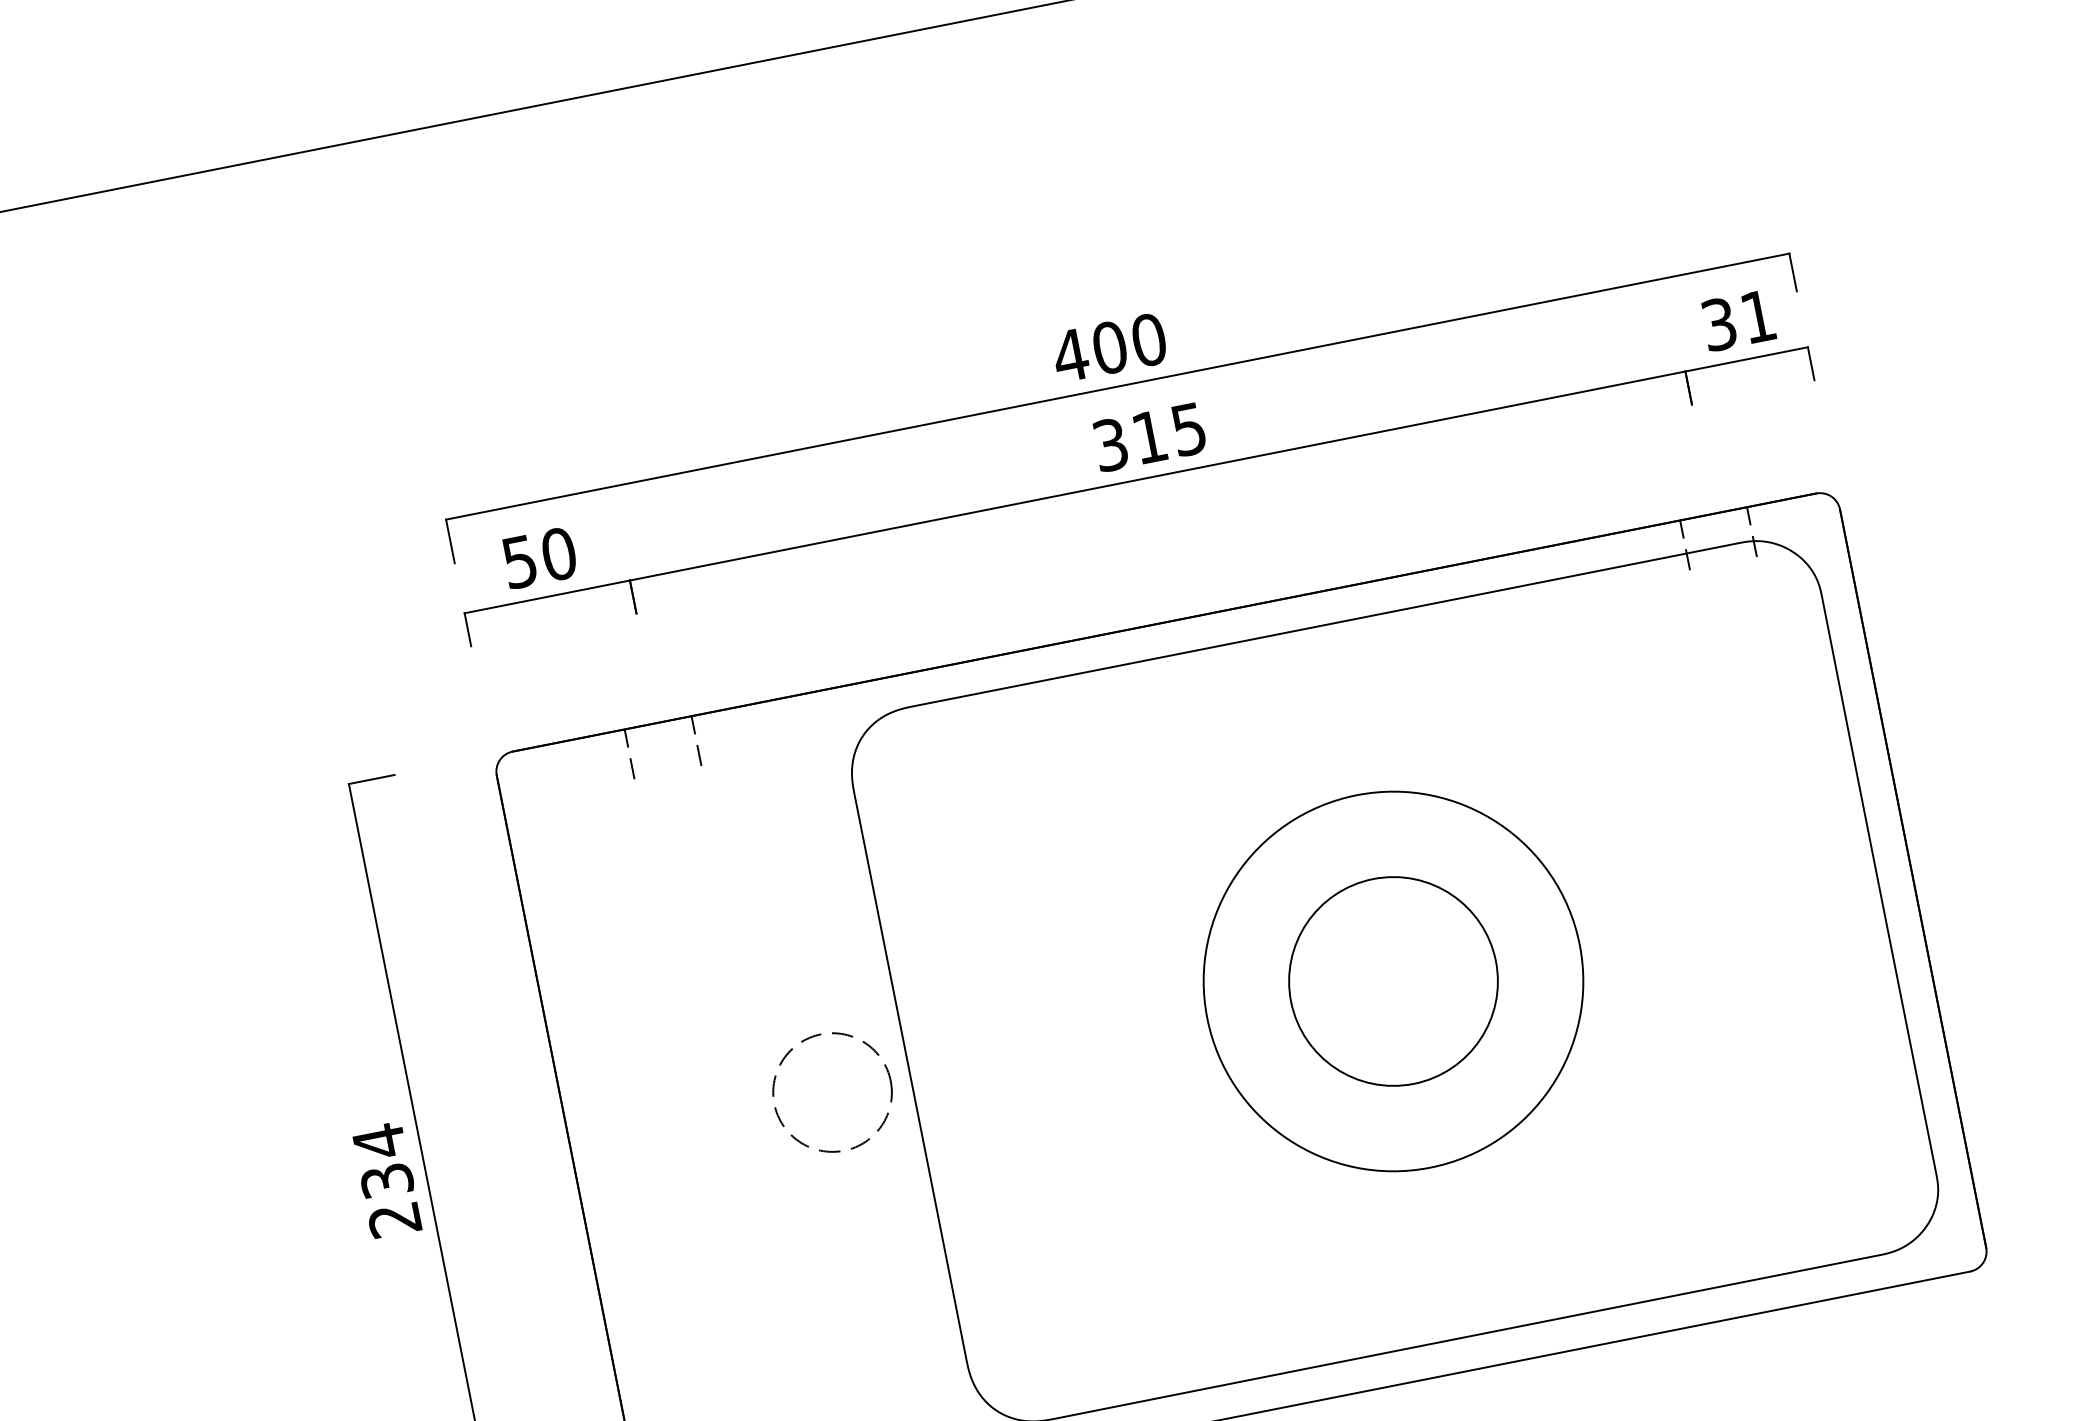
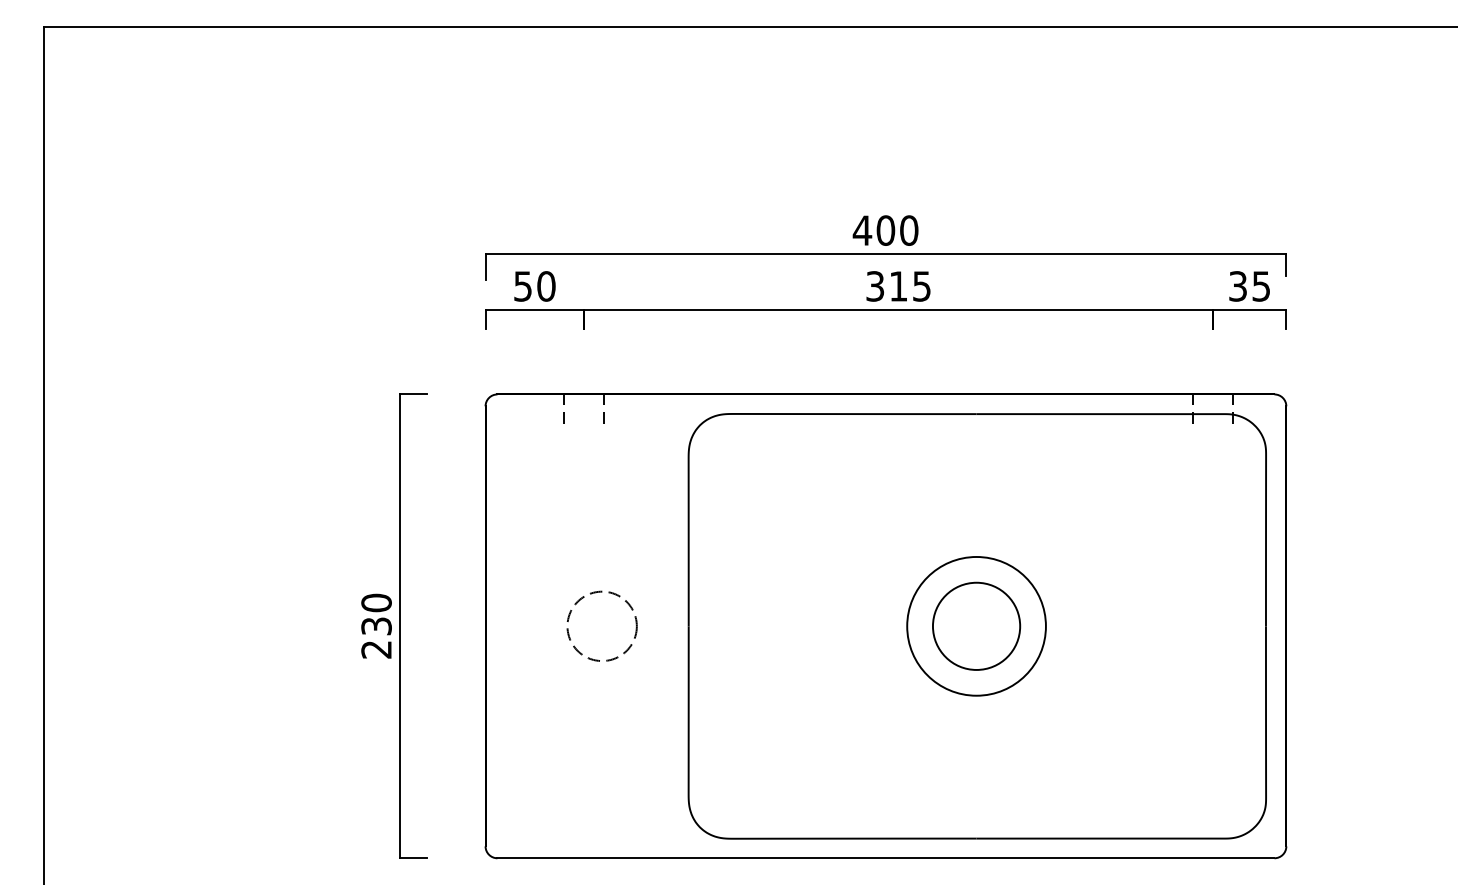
text: (1756, 317) -> (1260, 286), 31 -> 35
circle: (1393, 980) -> (976, 625), size x0.62
circle: (1393, 980) -> (976, 625), size x0.71
circle: (831, 1091) -> (601, 625), moved
text: (378, 1140) -> (376, 602), 234 -> 230

